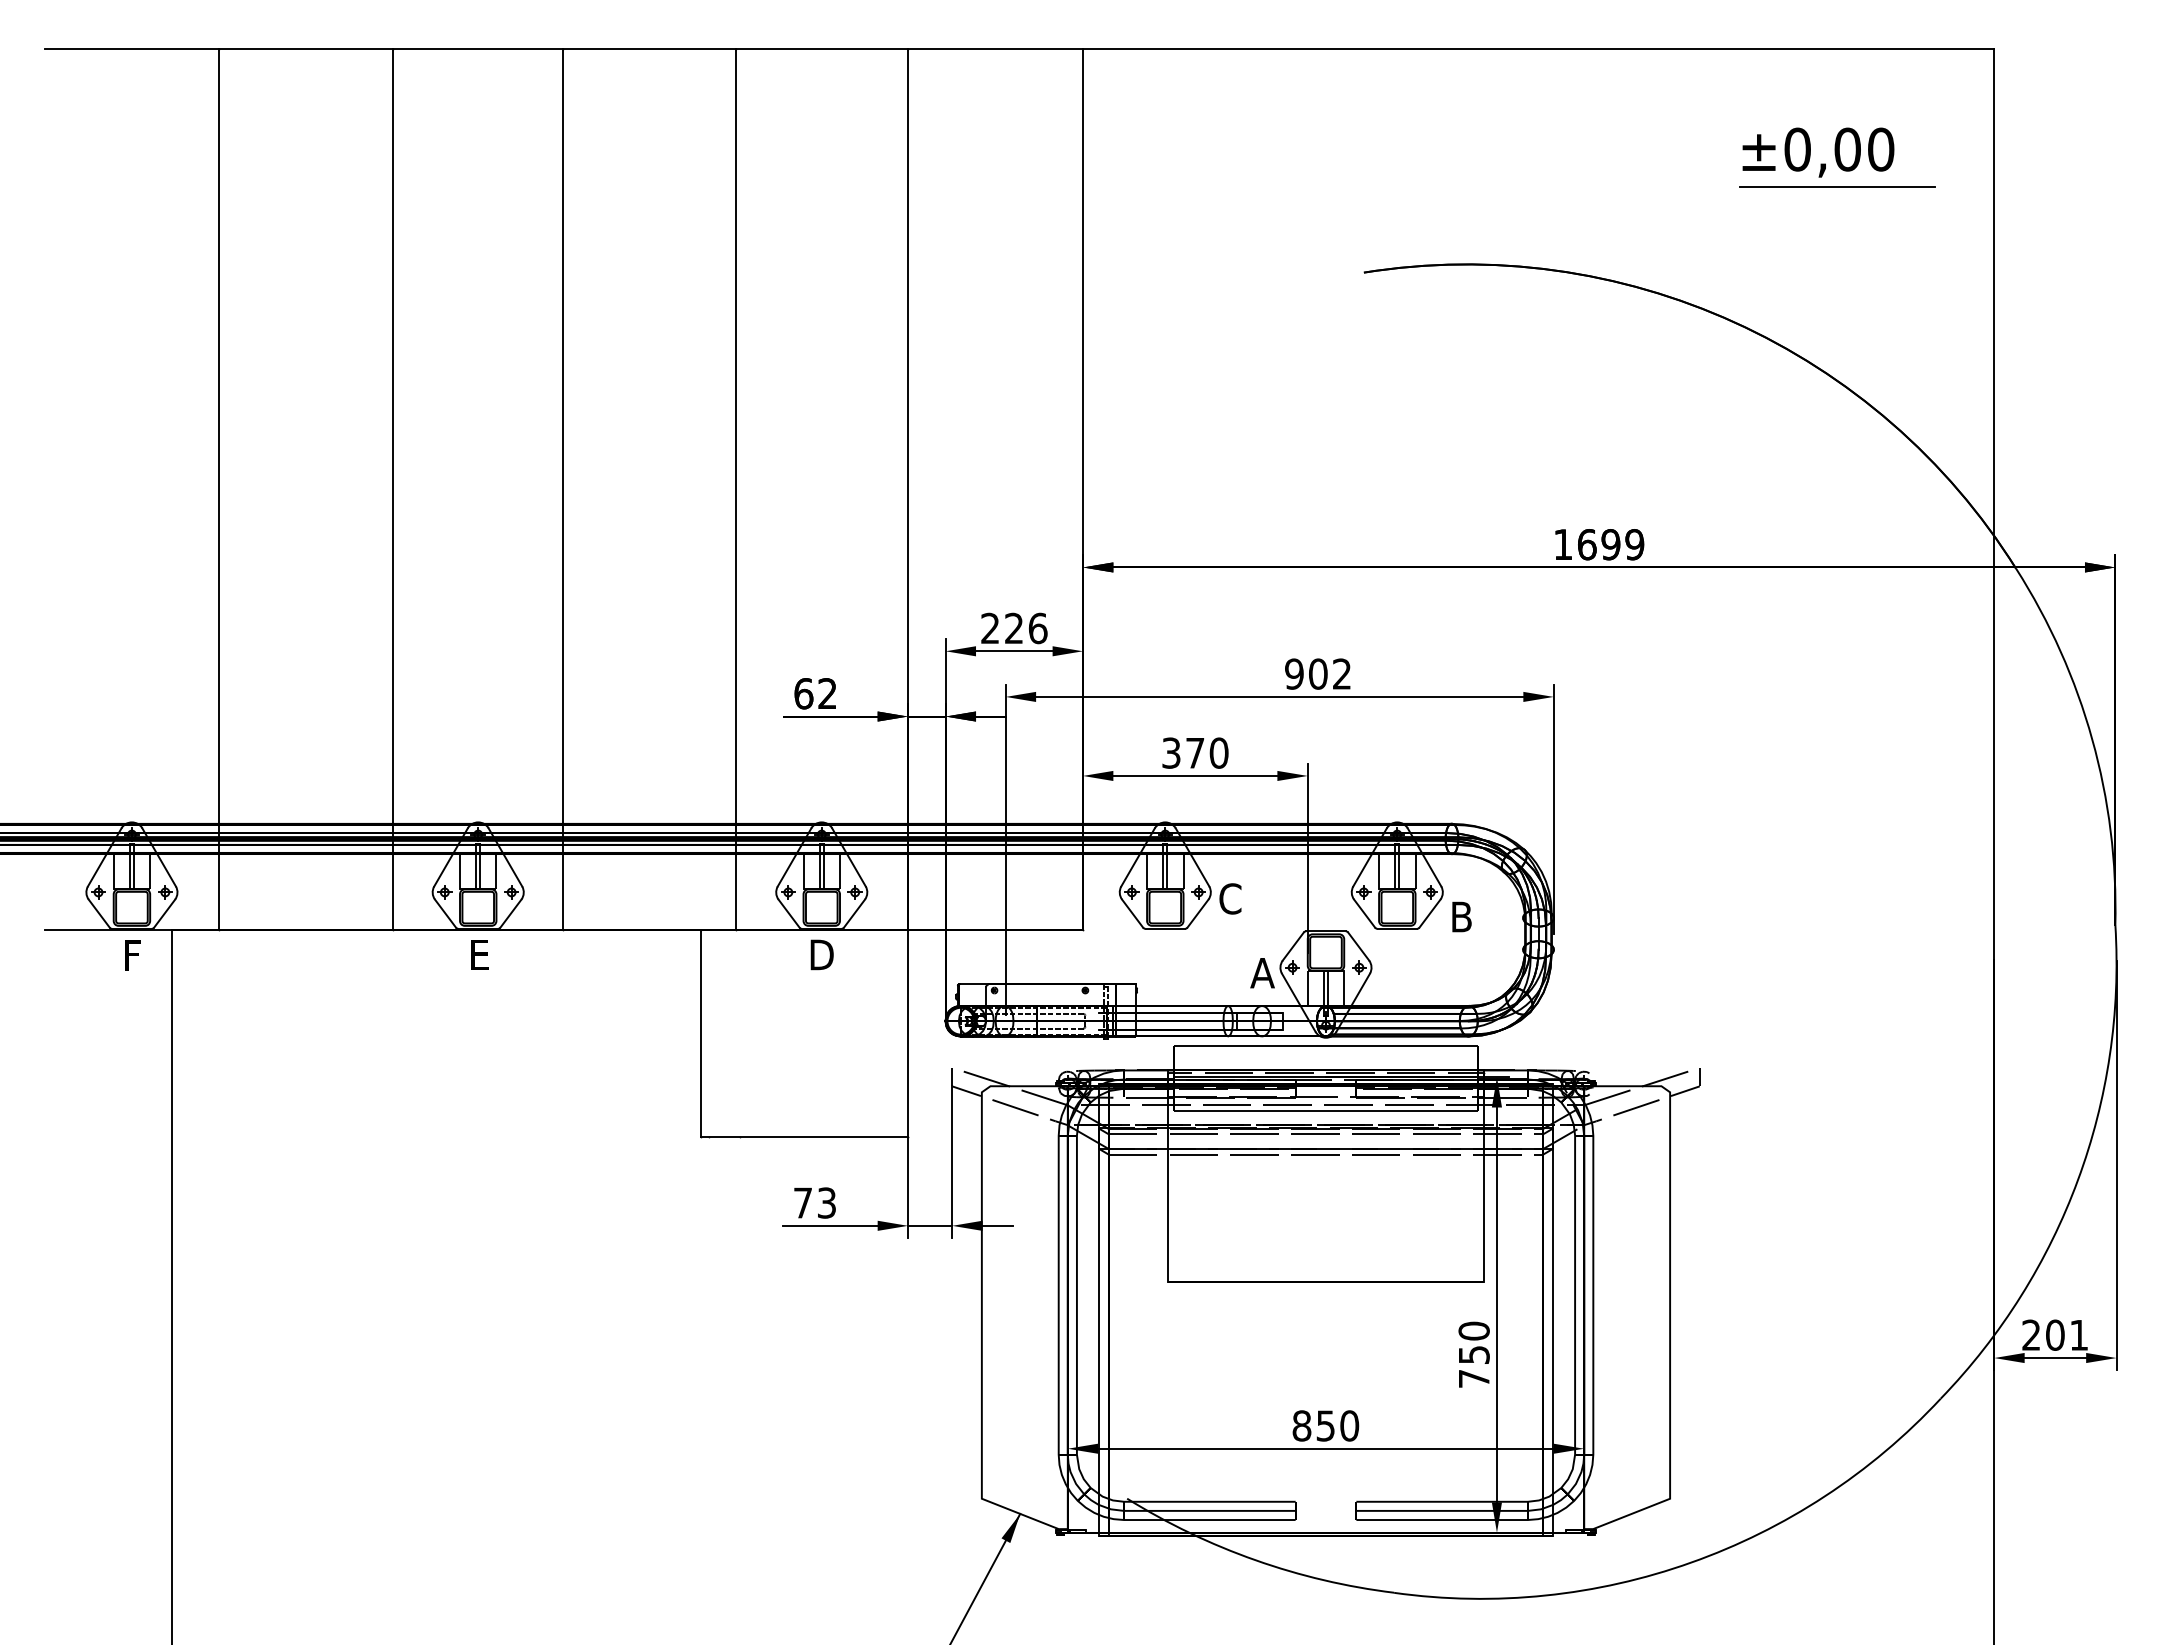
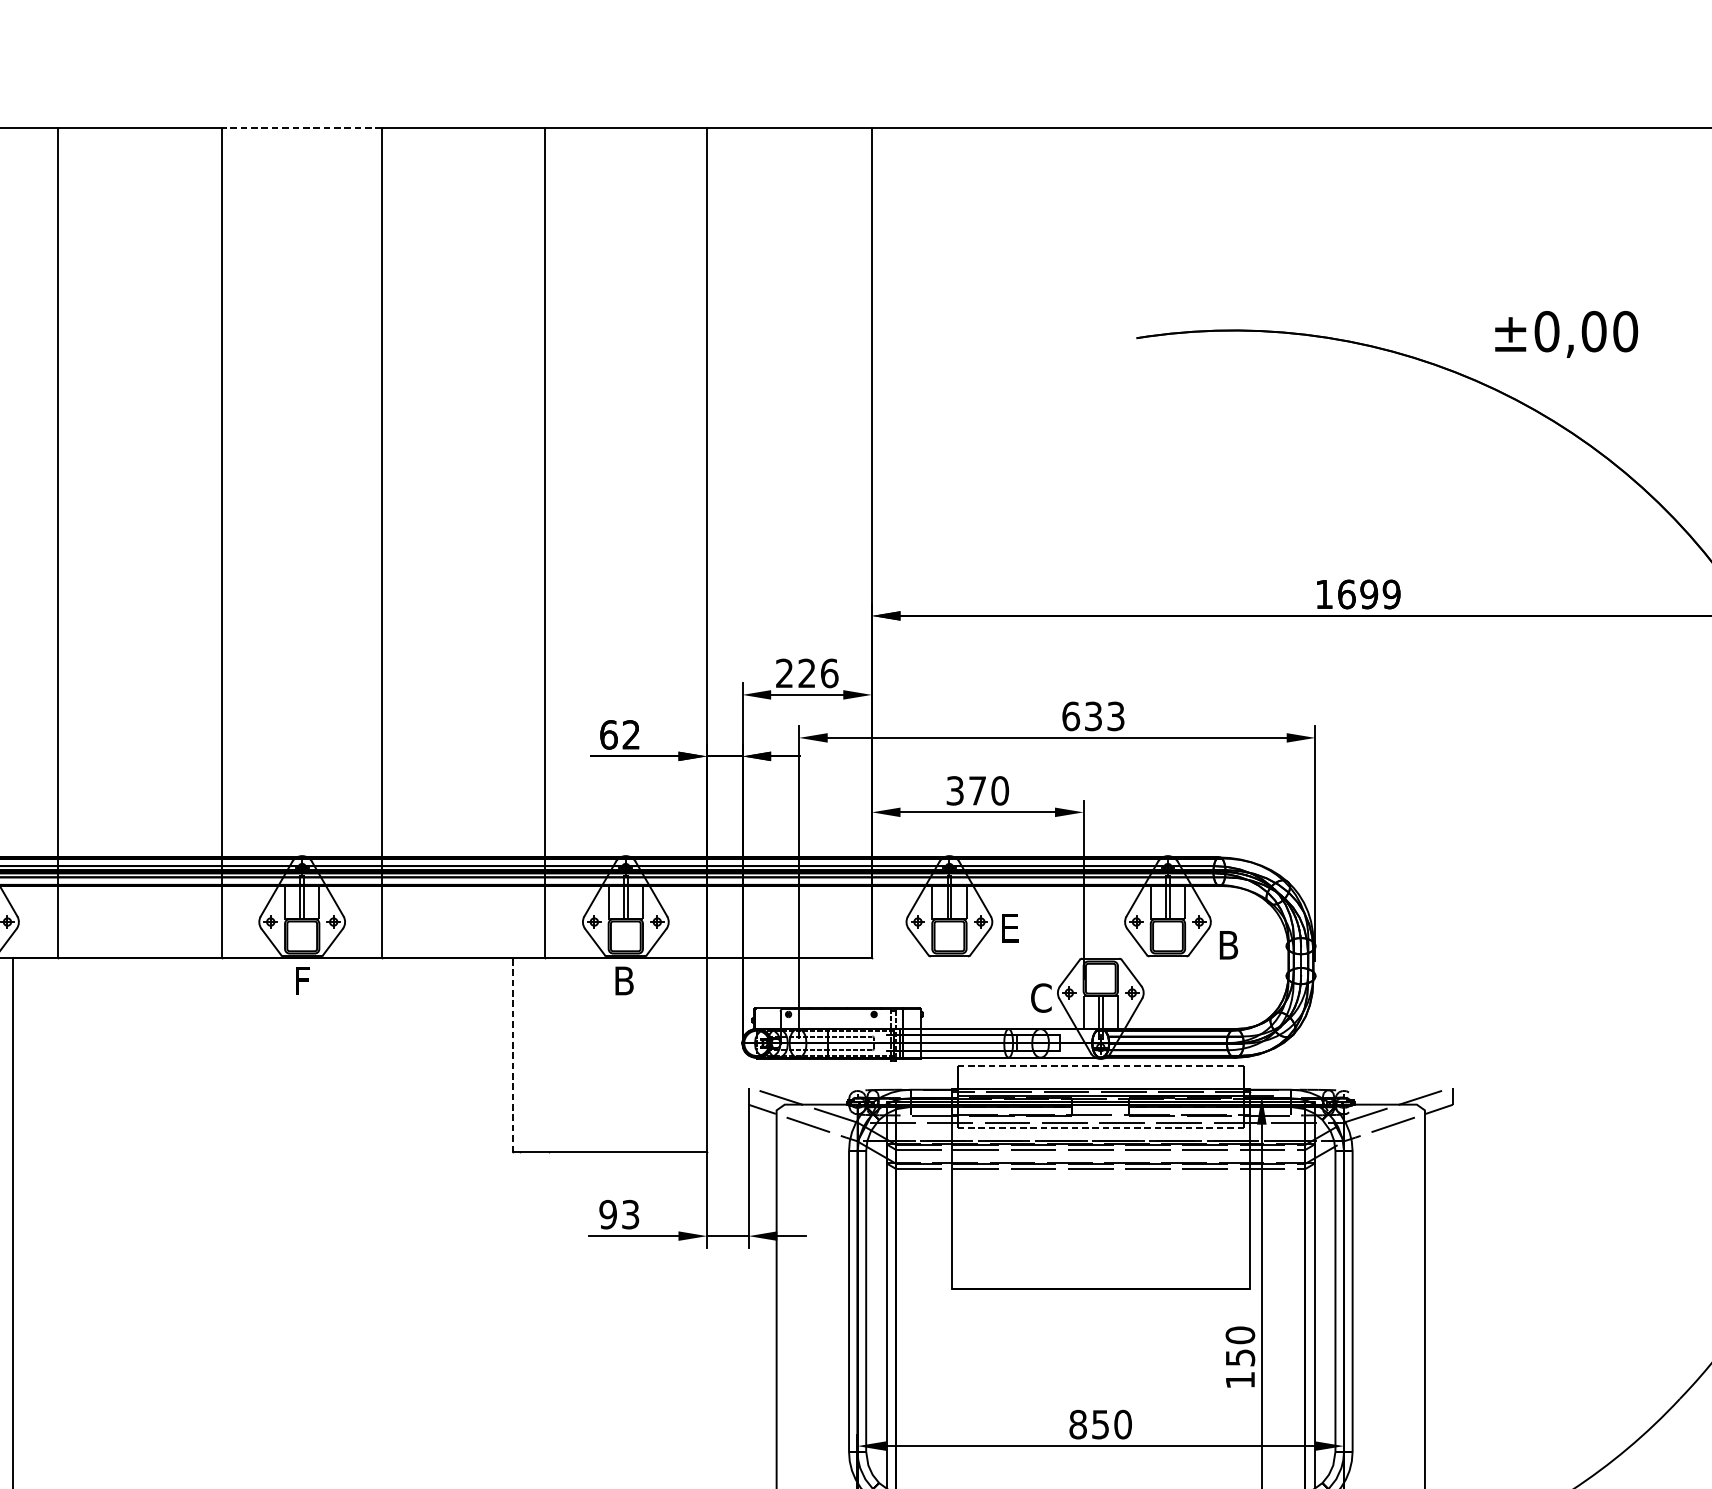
line: (478, 49) -> (302, 128), solid -> dashed
text: (1818, 152) -> (1566, 334), moved
line: (1837, 187) -> (1582, 258), removed
text: (1318, 673) -> (1093, 715), 902 -> 633
text: (1230, 898) -> (1010, 927), C -> E
text: (481, 954) -> (305, 980), E -> F
text: (823, 954) -> (627, 980), D -> B
text: (1262, 972) -> (1040, 997), A -> C
line: (701, 1032) -> (512, 1054), solid -> dashed
line: (1325, 1045) -> (1100, 1066), solid -> dashed
line: (1325, 1110) -> (1100, 1127), solid -> dashed
text: (802, 1202) -> (607, 1214), 73 -> 93
text: (1474, 1378) -> (1240, 1379), 750 -> 150

